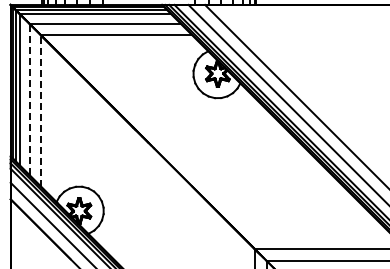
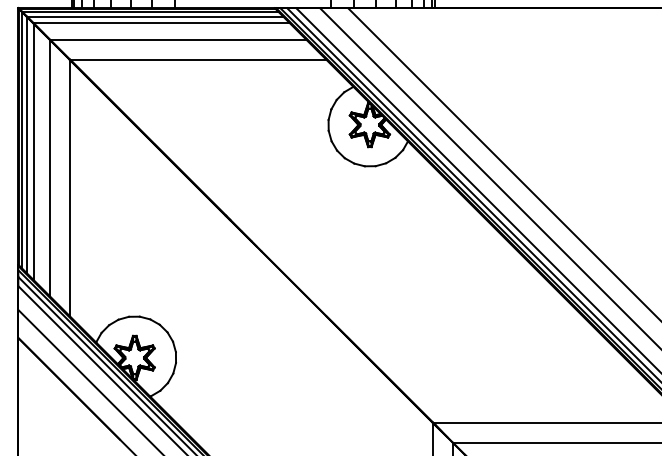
line: (29, 99) -> (50, 168), dashed -> solid
line: (41, 111) -> (70, 188), dashed -> solid

